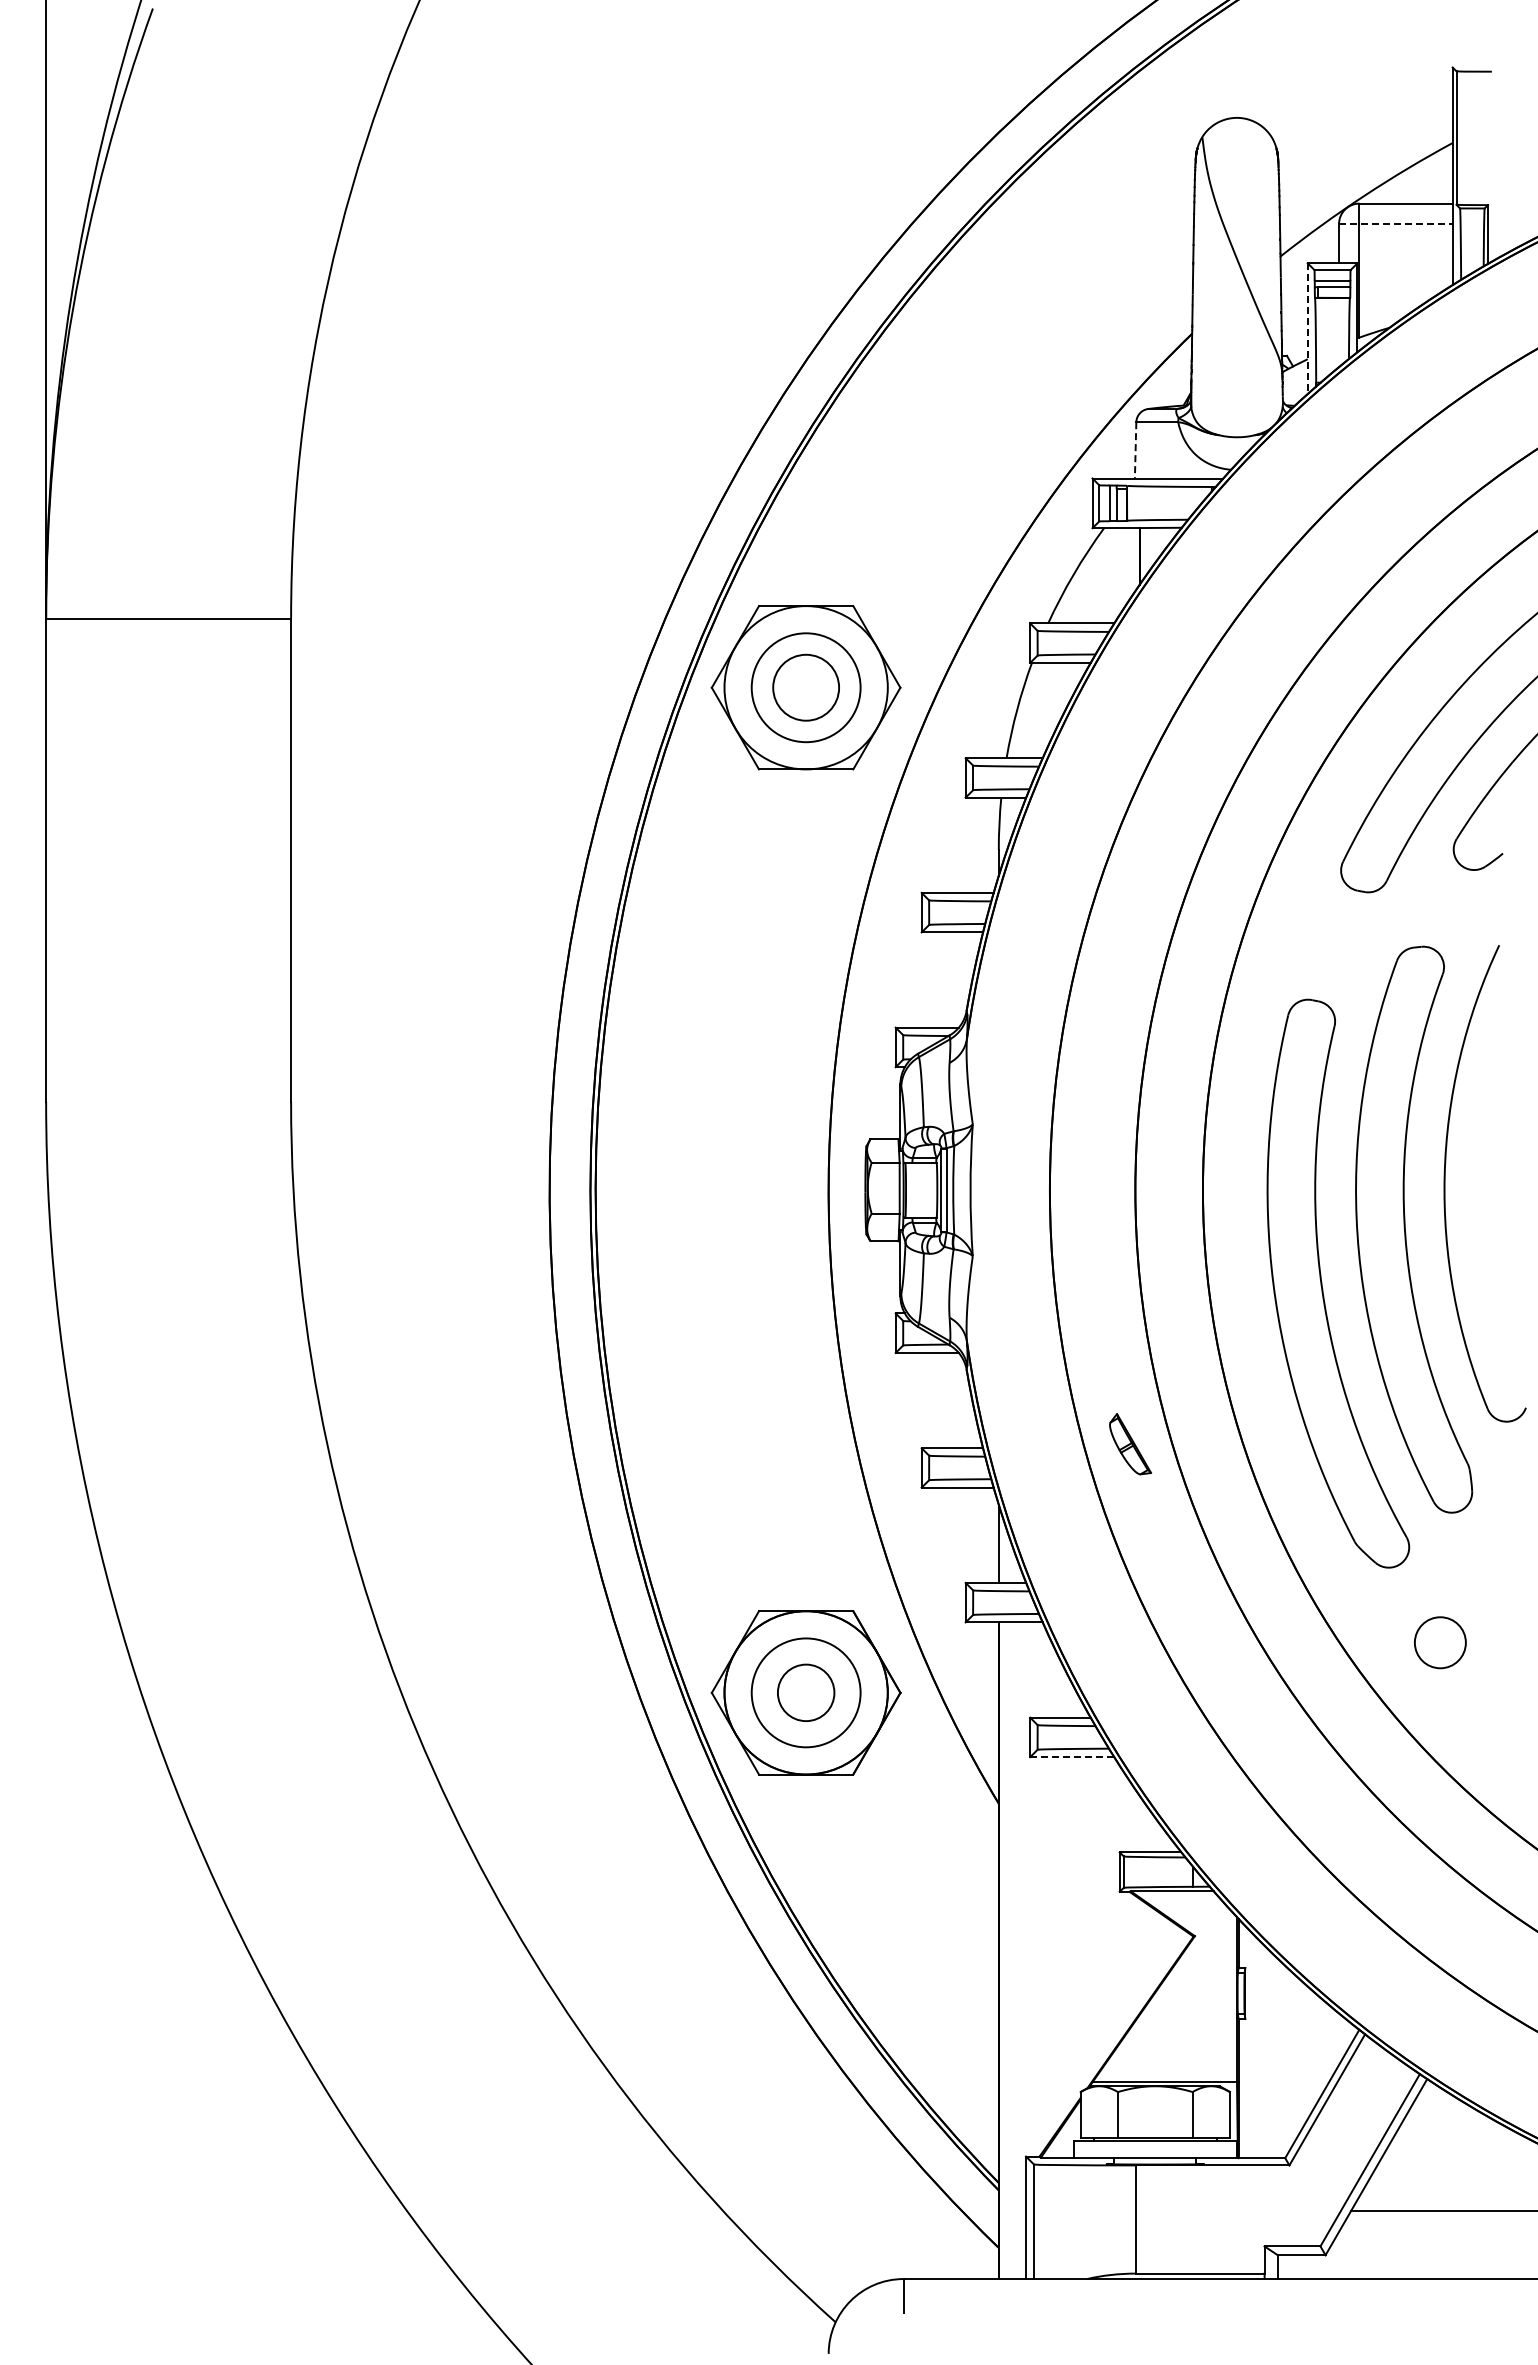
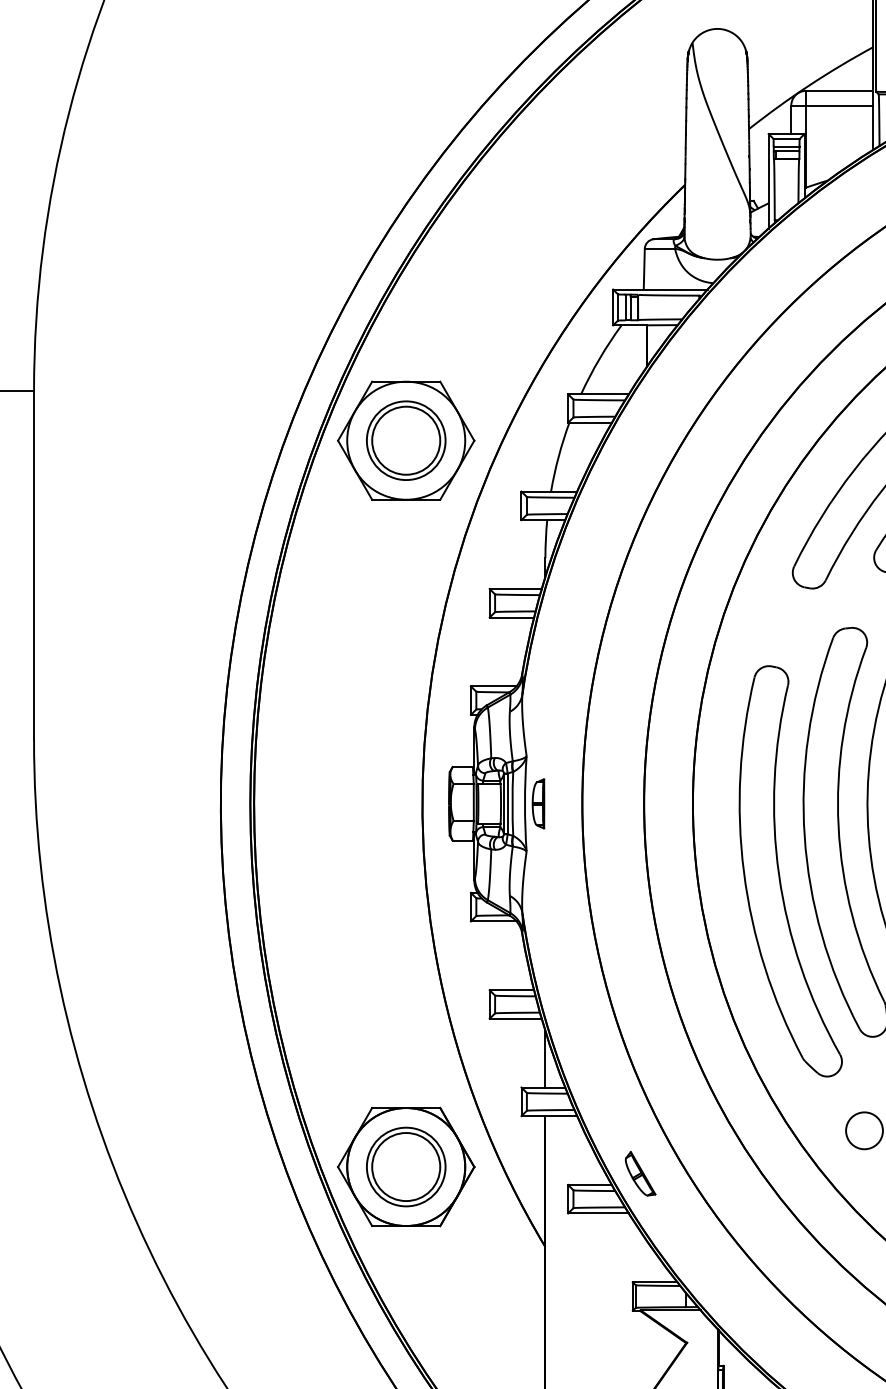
line: (1395, 224) -> (832, 105), dashed -> solid
line: (1307, 329) -> (768, 181), dashed -> solid
line: (1135, 450) -> (644, 269), dashed -> solid
circle: (806, 687) -> (406, 440), size x1.43
part: (989, 1190) -> (538, 804), added
part: (1130, 1444) -> (640, 1173), moved
circle: (806, 1692) -> (406, 1166), size x1.67
line: (1072, 1757) -> (598, 1213), dashed -> solid

